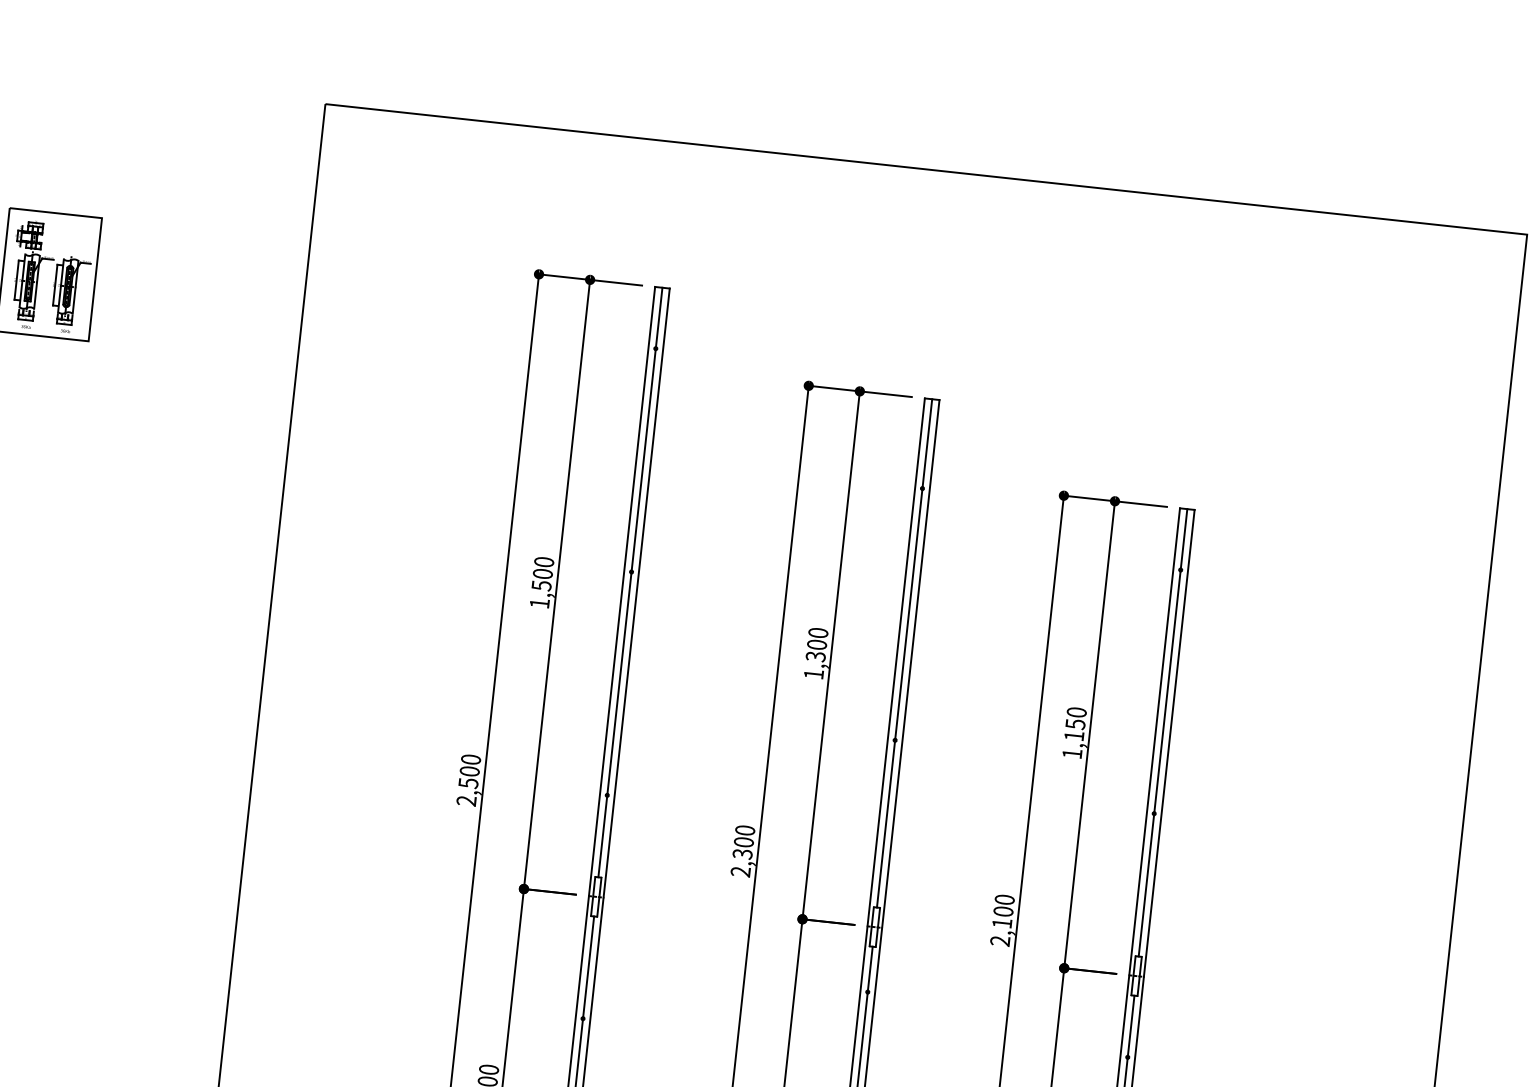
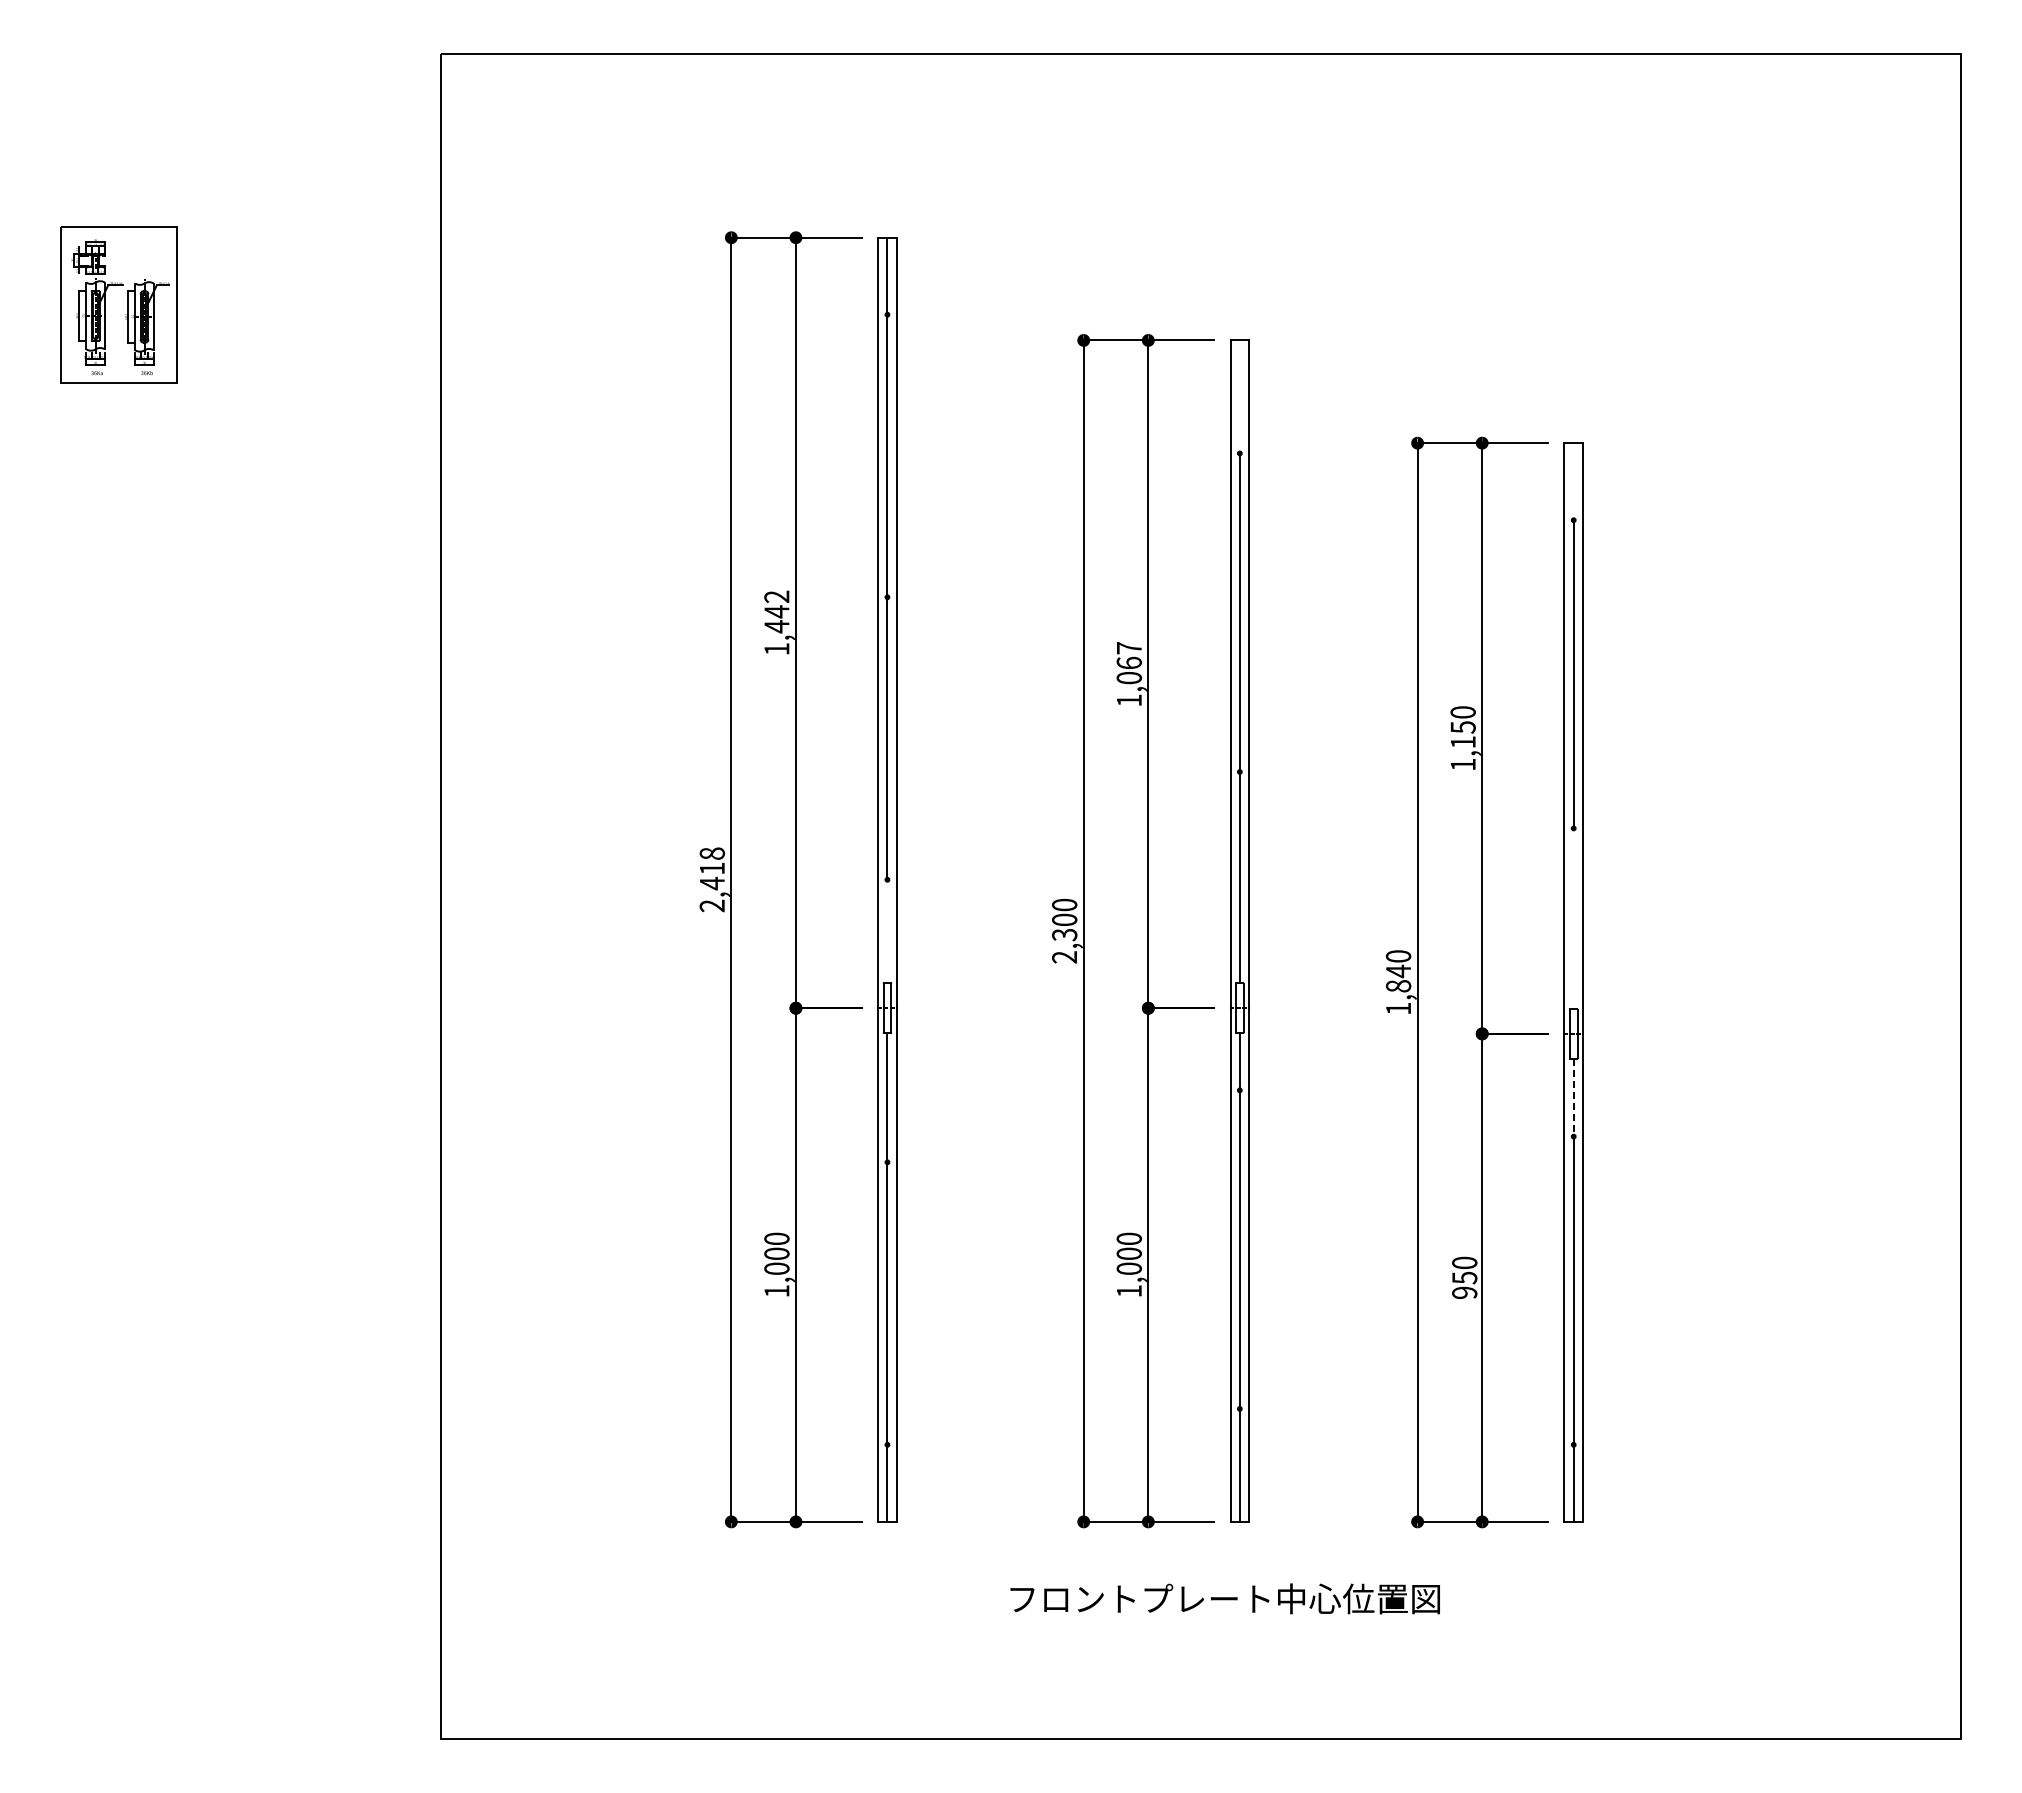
line: (927, 442) -> (1239, 395), removed
line: (1183, 538) -> (1573, 480), removed
text: (542, 573) -> (776, 611), 1,500 -> 1,442
text: (816, 645) -> (1128, 663), 1,300 -> 1,067
text: (469, 771) -> (711, 868), 2,500 -> 2,418
line: (602, 837) -> (887, 932), removed
line: (1146, 885) -> (1573, 919), removed
text: (1001, 925) -> (1398, 989), 2,100 -> 1,840
line: (1131, 1025) -> (1573, 1096), solid -> dashed

